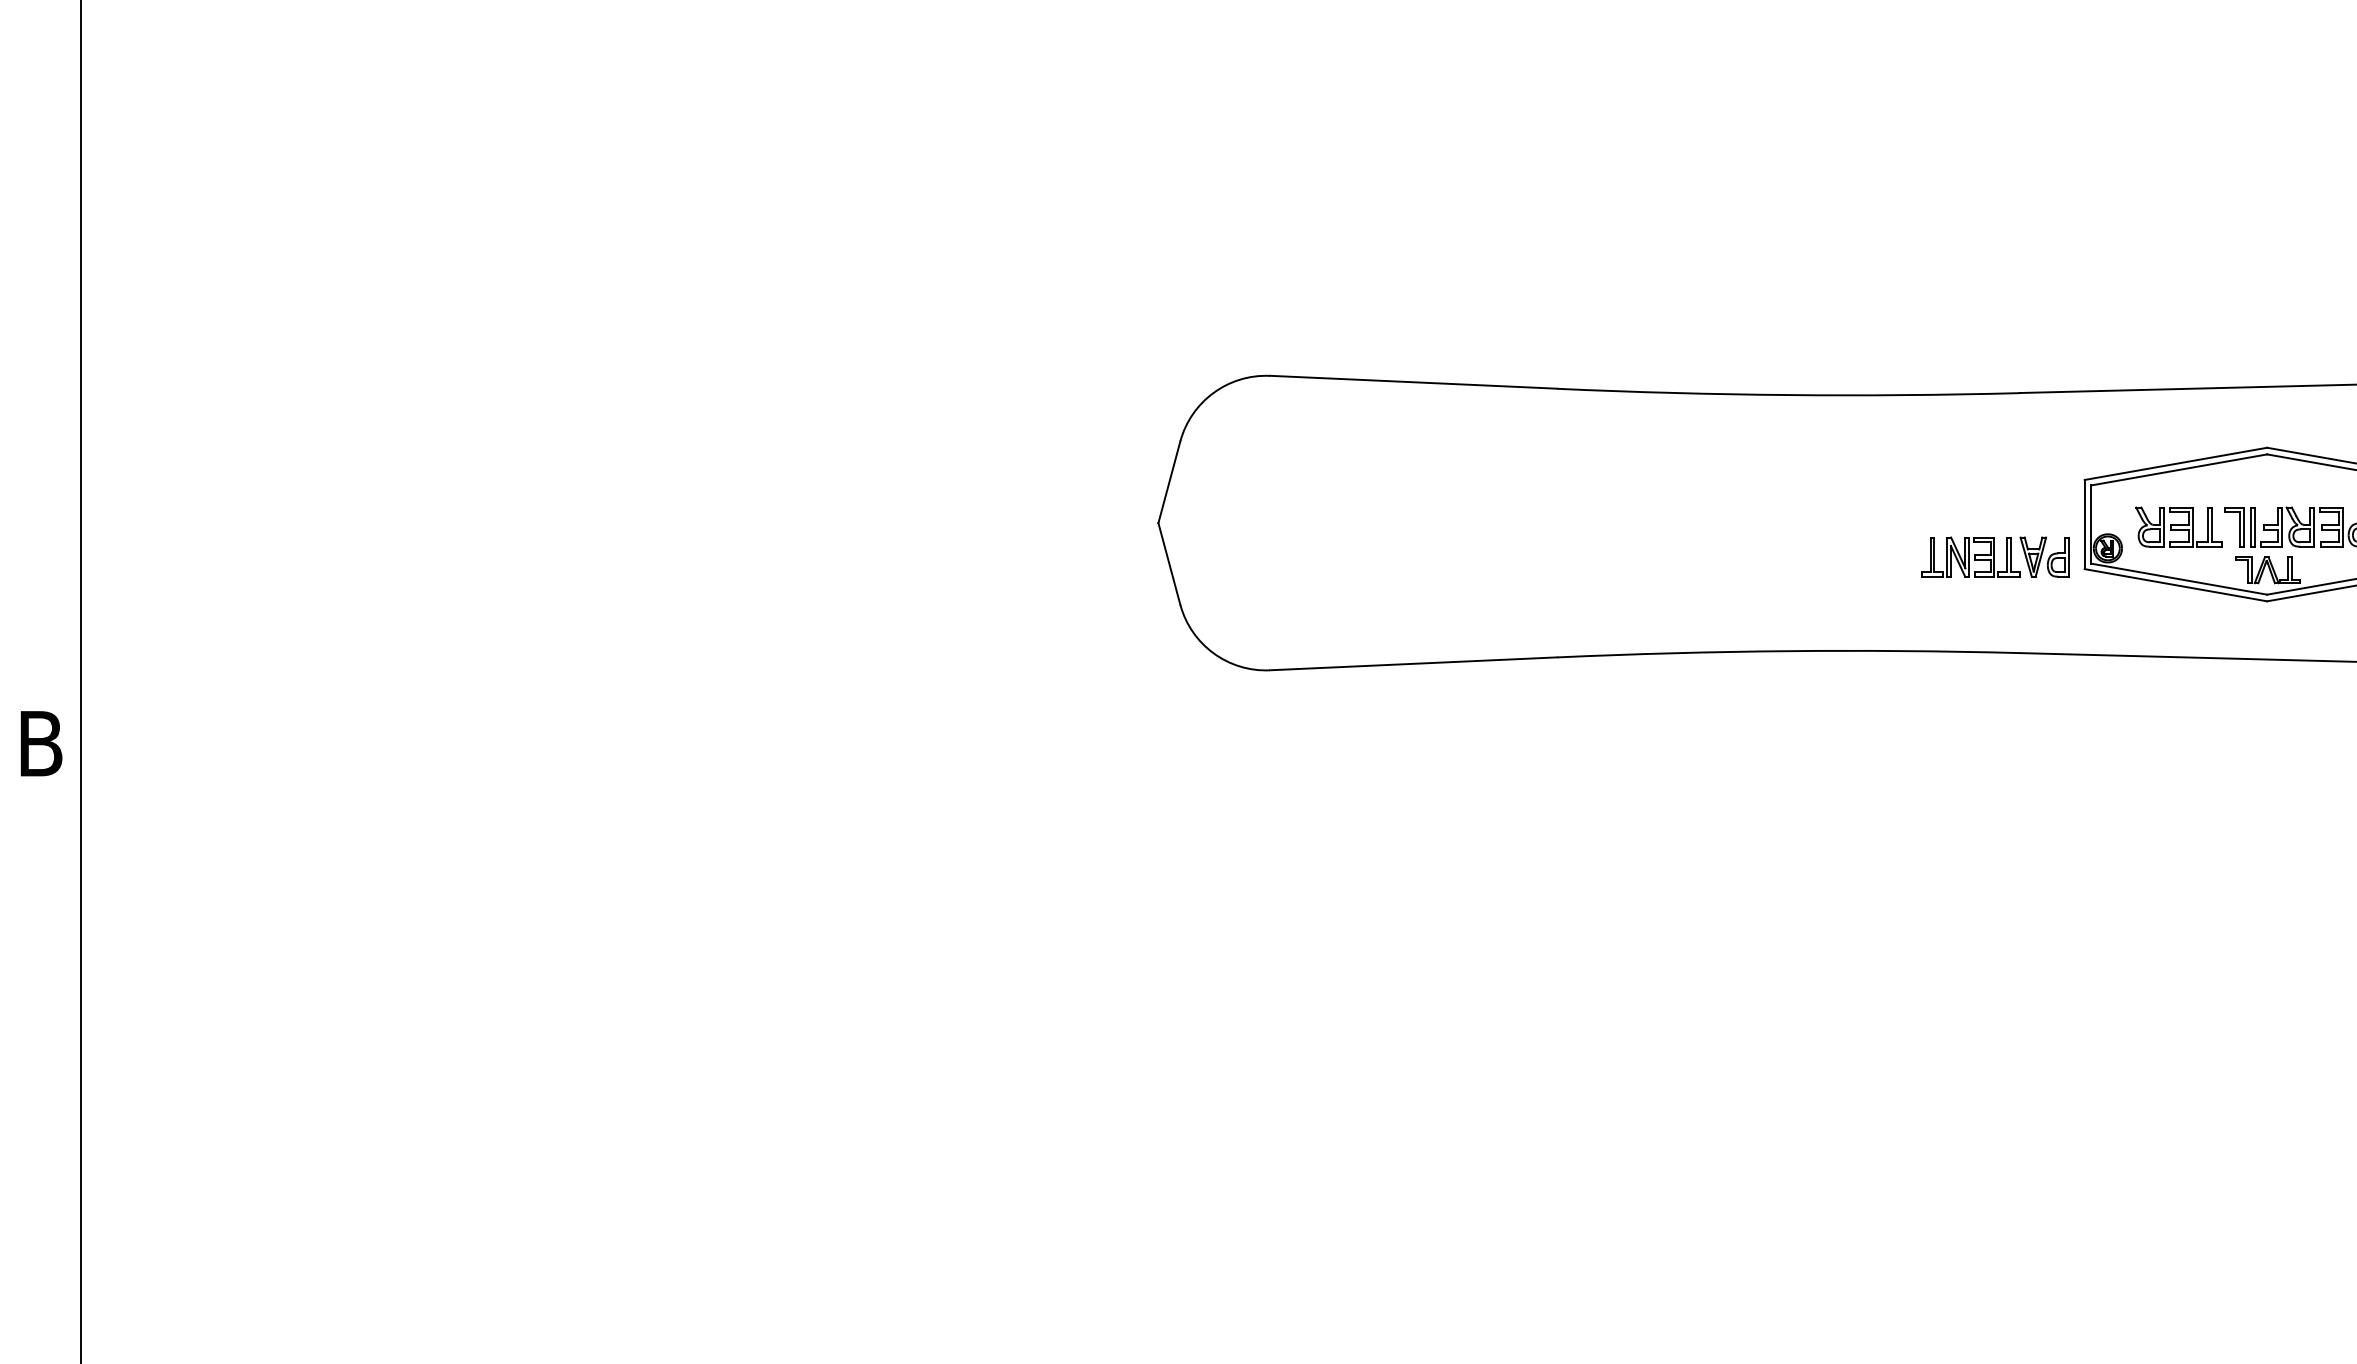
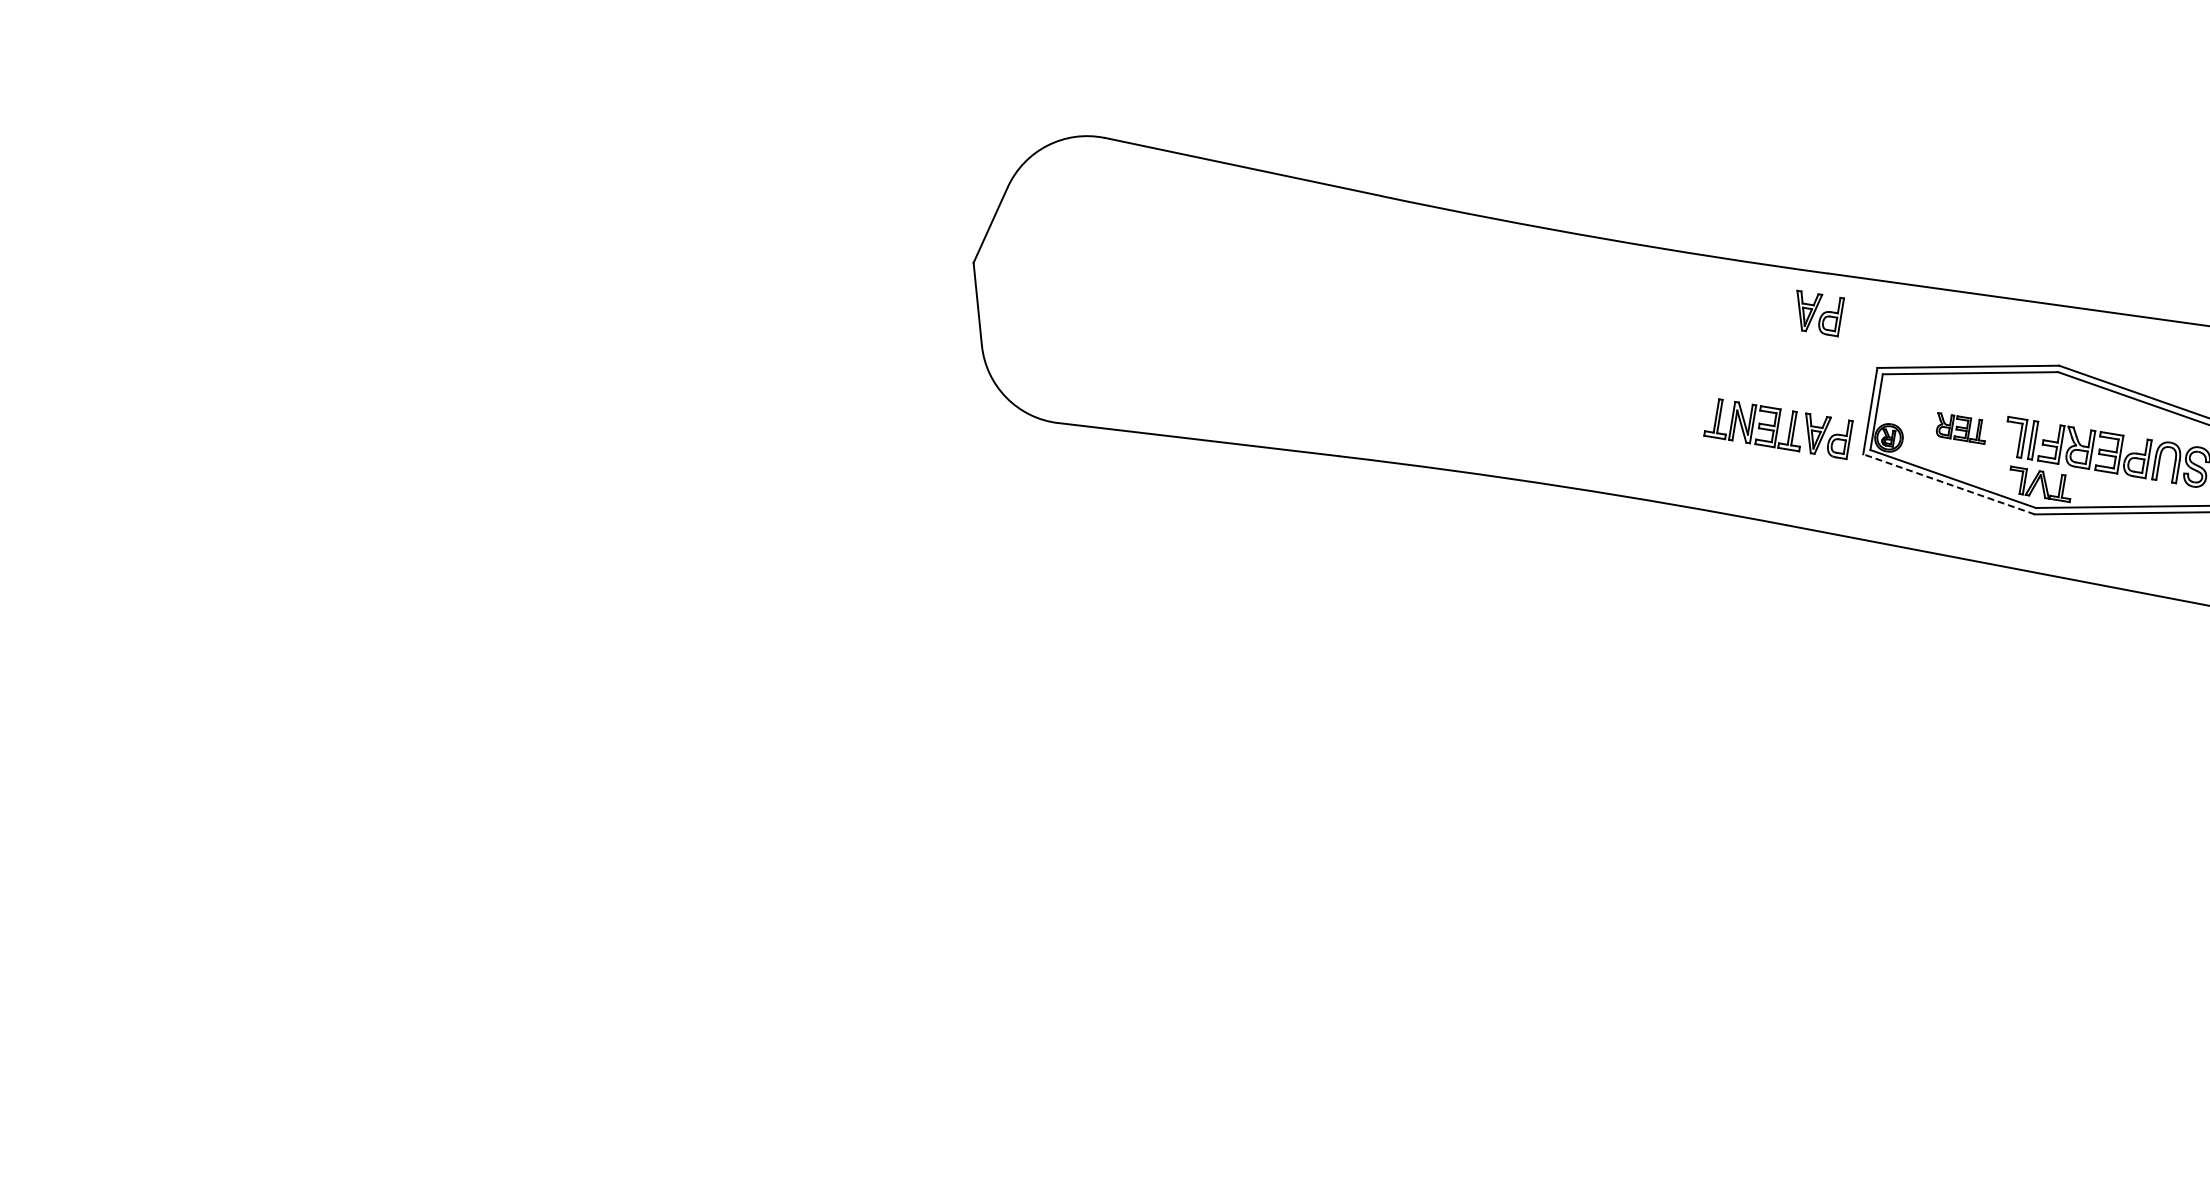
part: (2015, 434) -> (1817, 312), added
part: (2178, 526) -> (1960, 427), size x0.6
line: (2175, 585) -> (1948, 484), solid -> dashed

